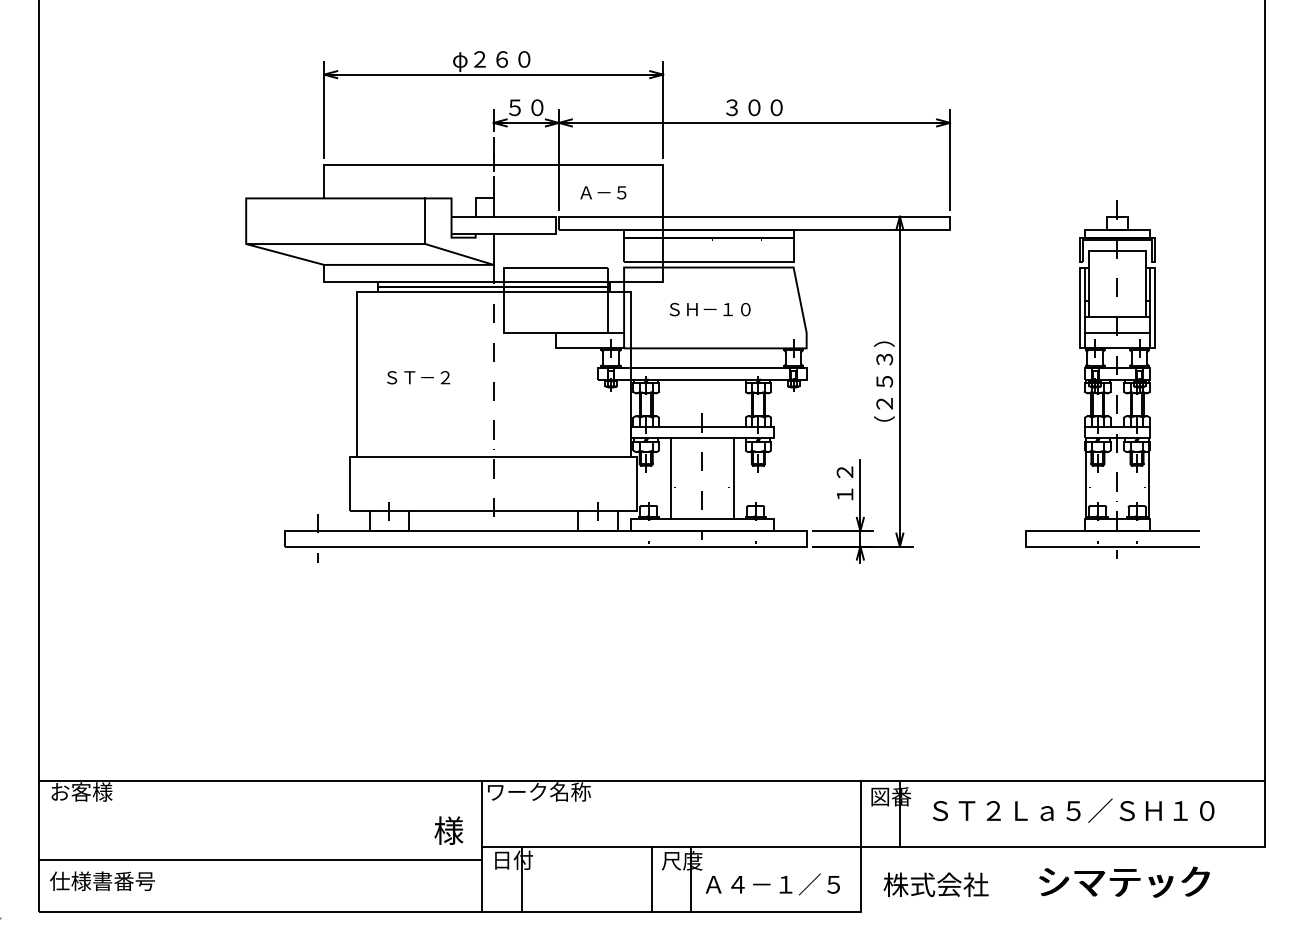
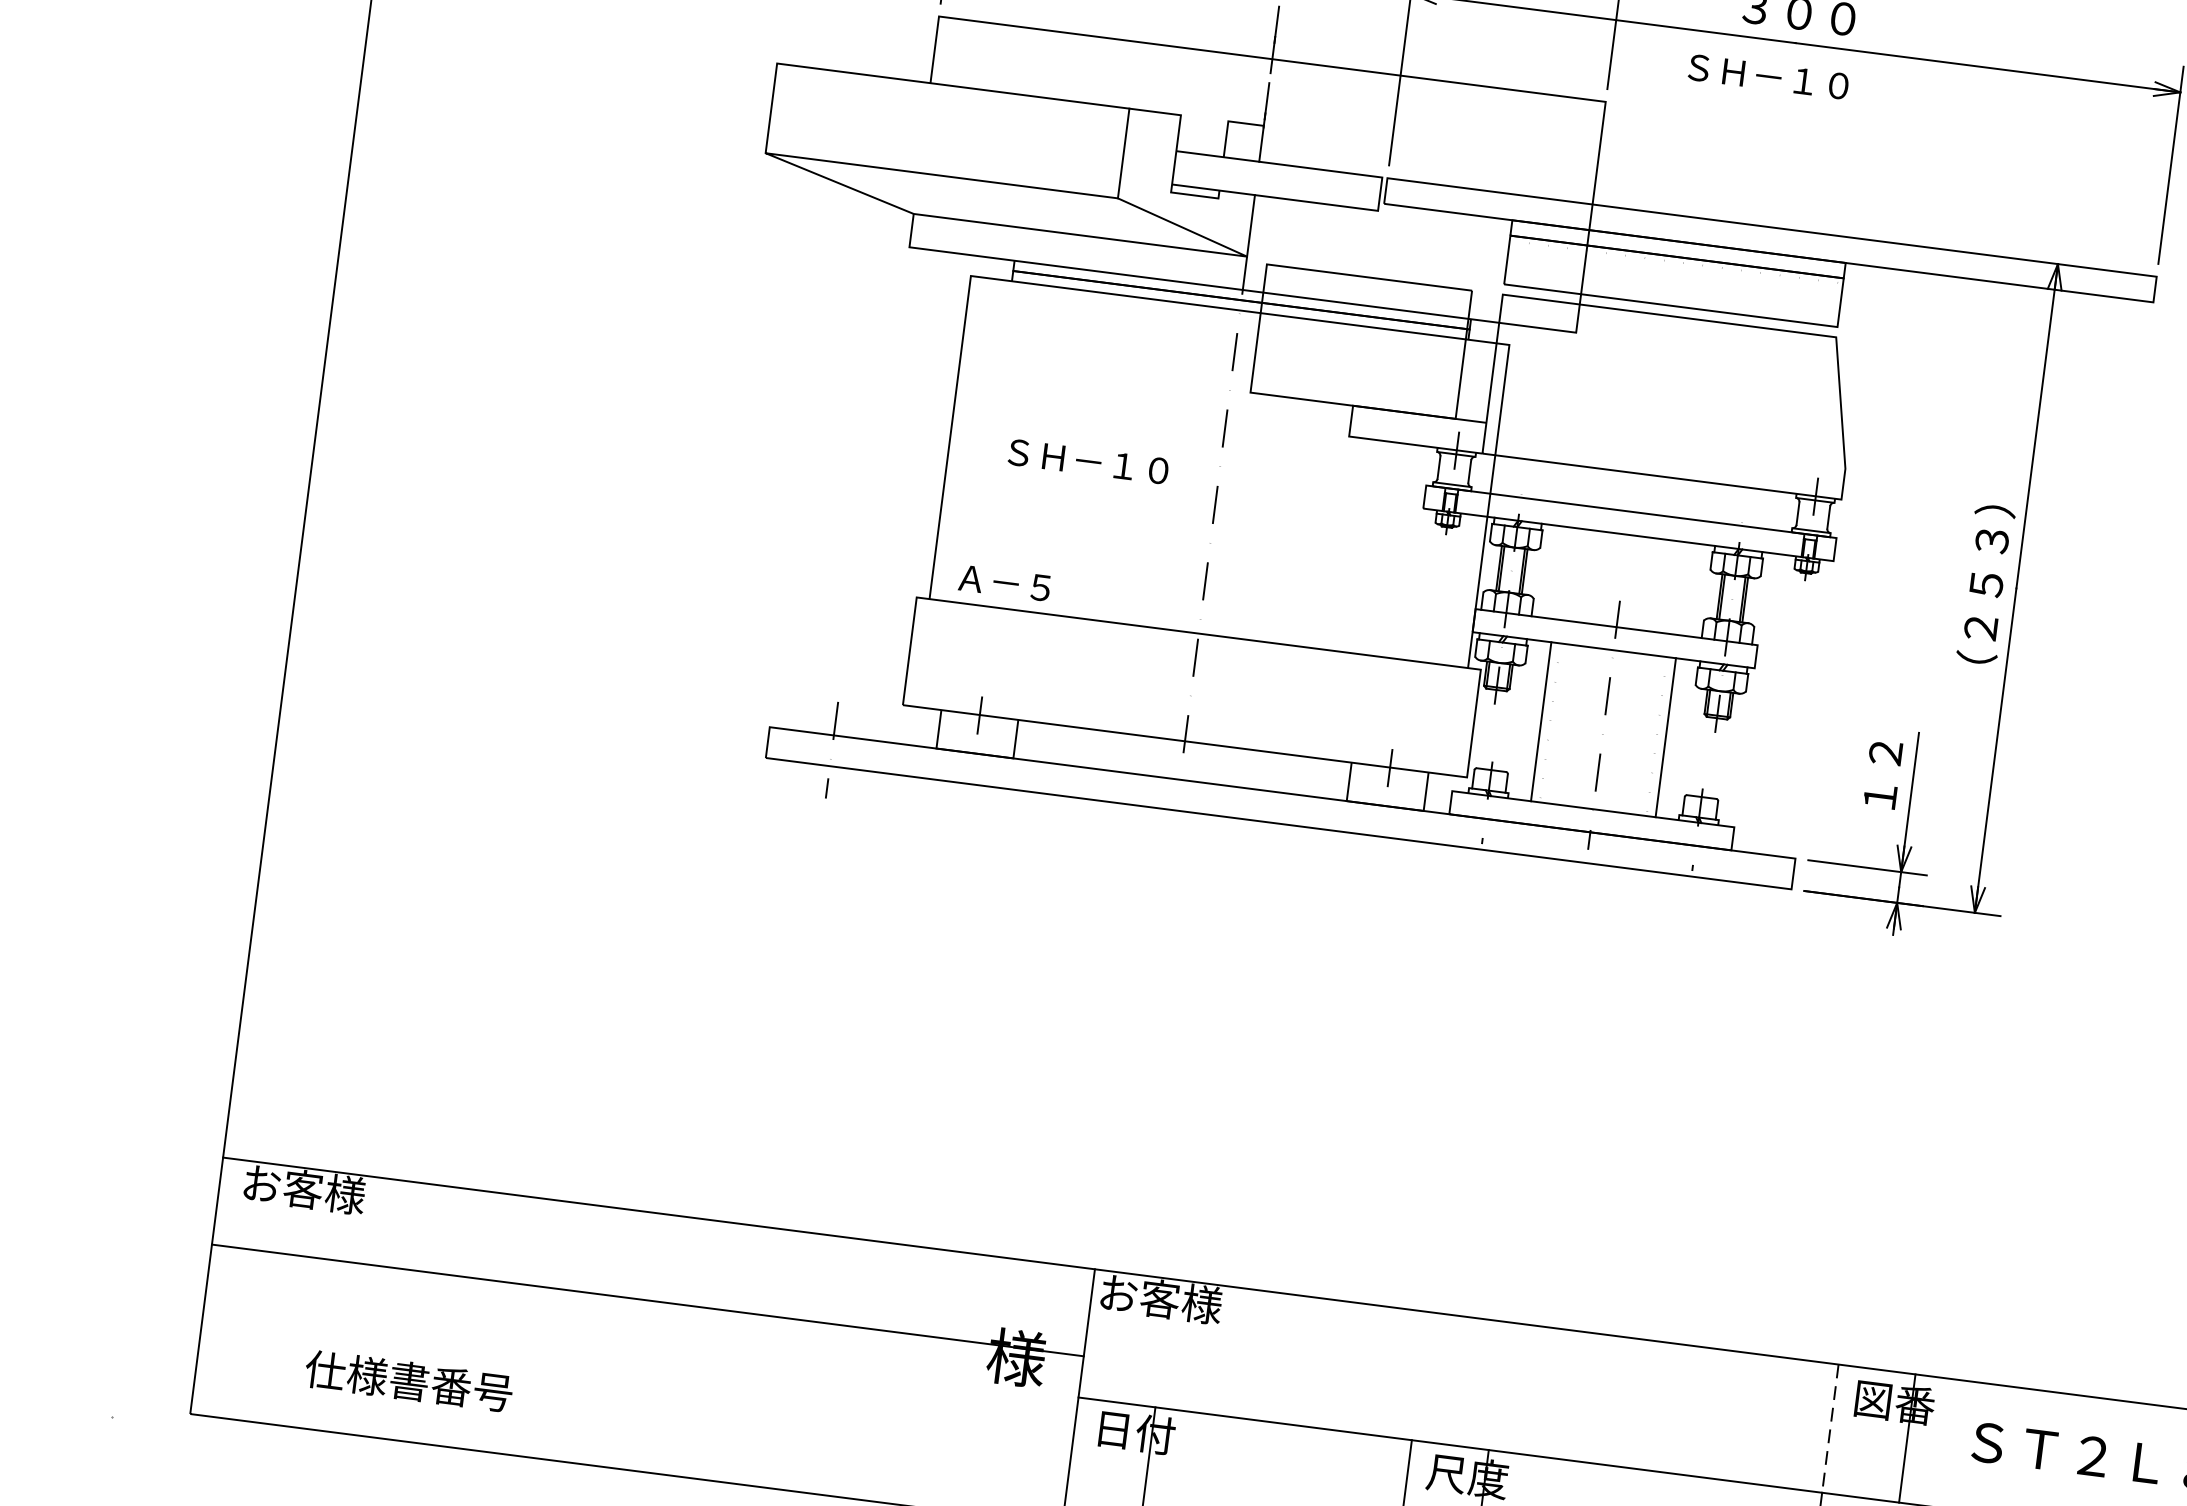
text: (603, 192) -> (1005, 582), moved
text: (709, 309) -> (1767, 76), moved
text: (435, 377) -> (1104, 463), ＳＴ－２ -> ＳＨ－１０
text: (538, 791) -> (1202, 1303), ワーク名称 -> お客様
line: (860, 813) -> (1830, 1427), solid -> dashed
line: (260, 859) -> (647, 1300), moved
text: (102, 881) -> (409, 1381), moved

